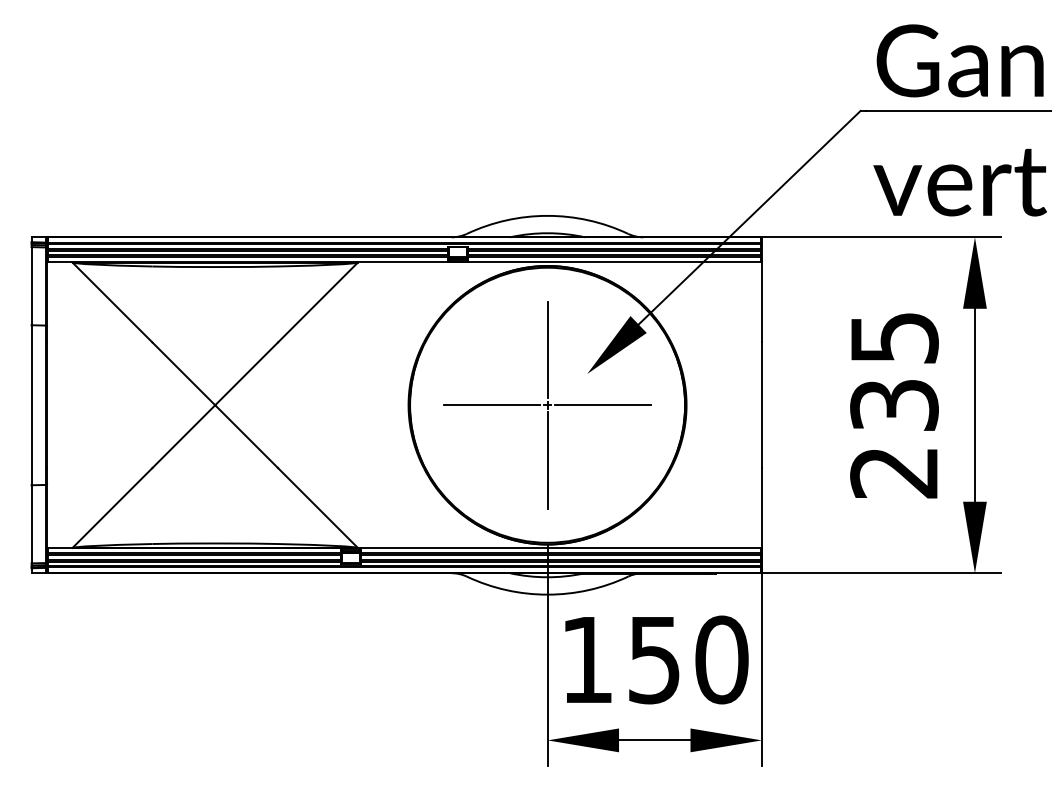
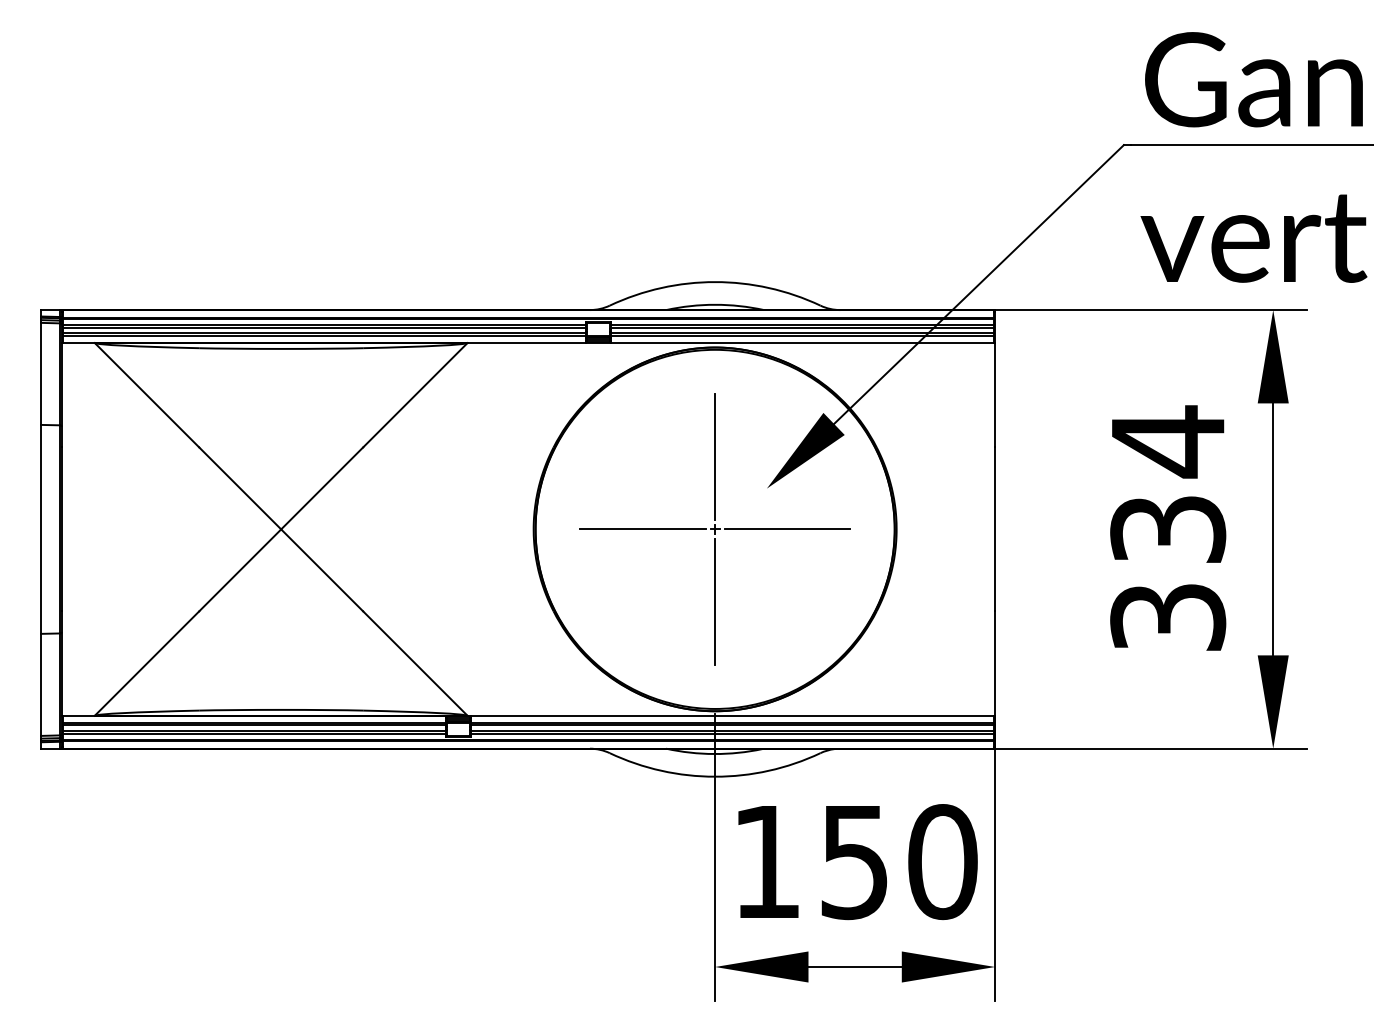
text: (894, 404) -> (1168, 528), 235 -> 334

